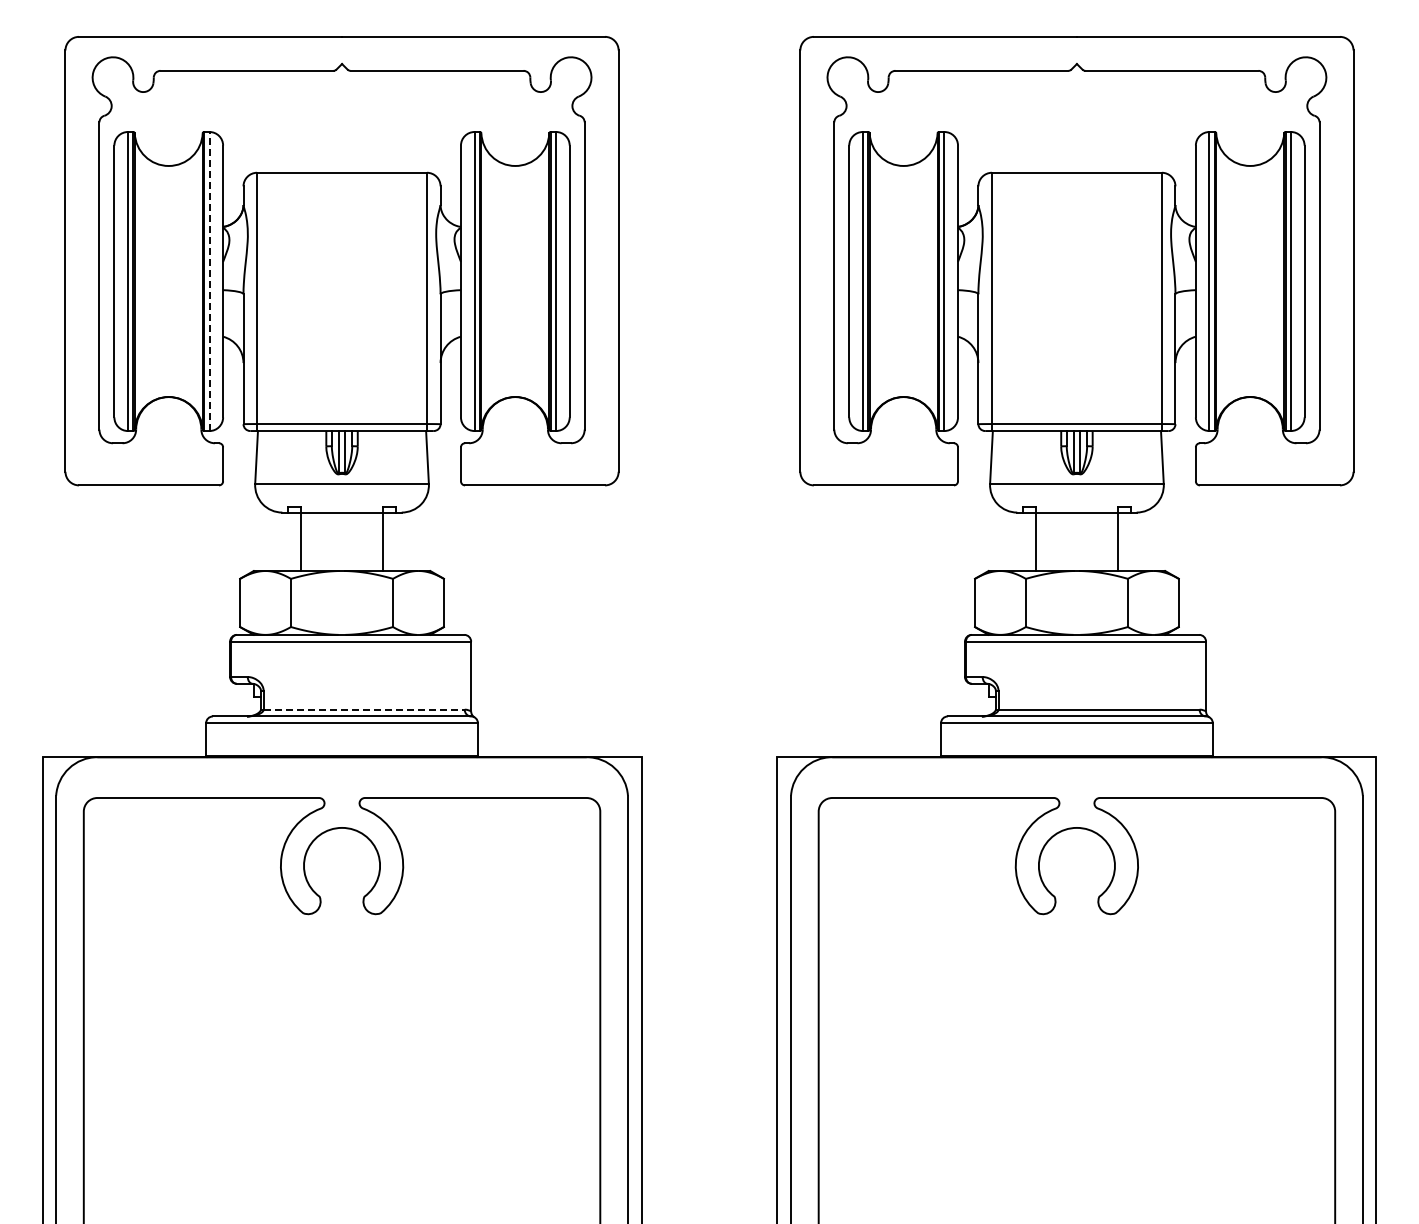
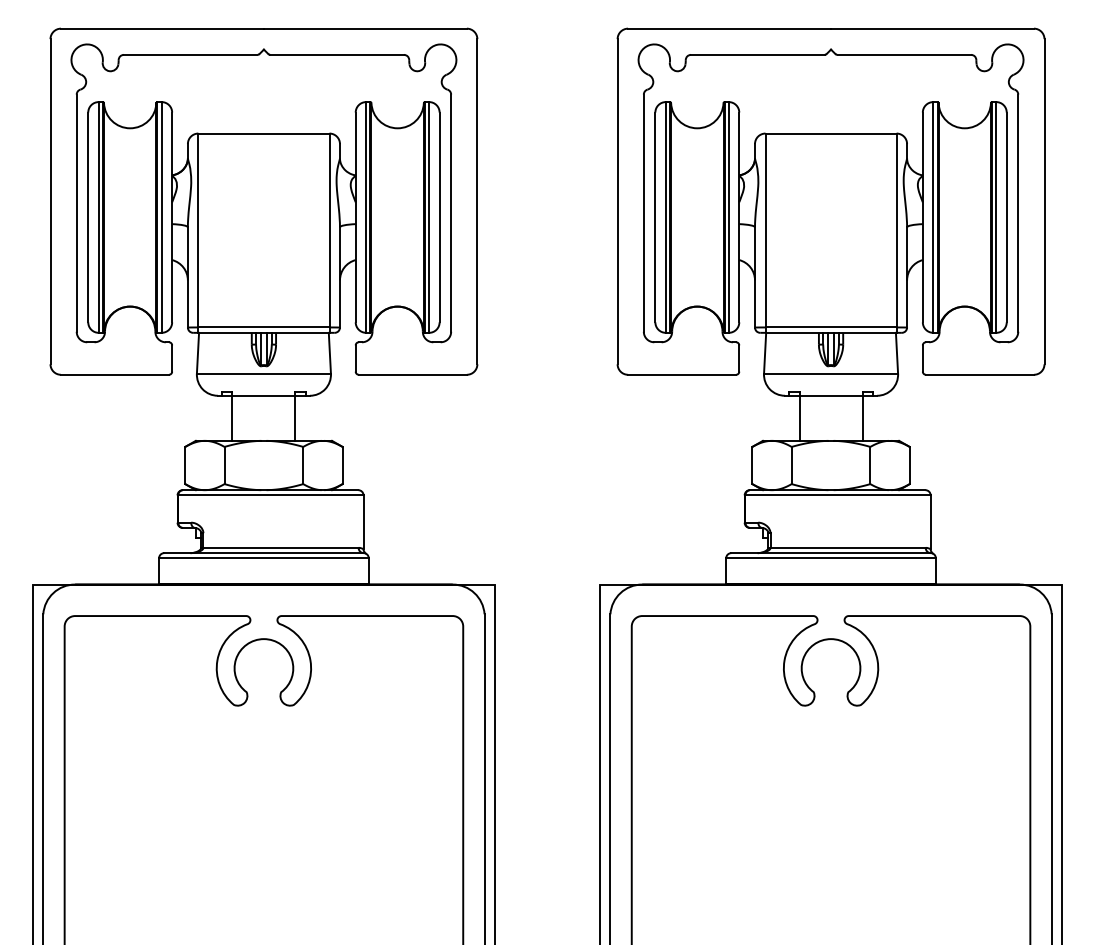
line: (209, 281) -> (161, 217), dashed -> solid
line: (364, 709) -> (281, 547), dashed -> solid

